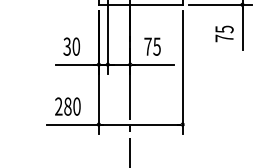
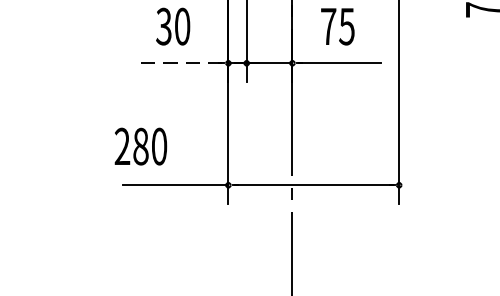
line: (75, 64) -> (180, 62), solid -> dashed
text: (67, 106) -> (140, 146), moved

